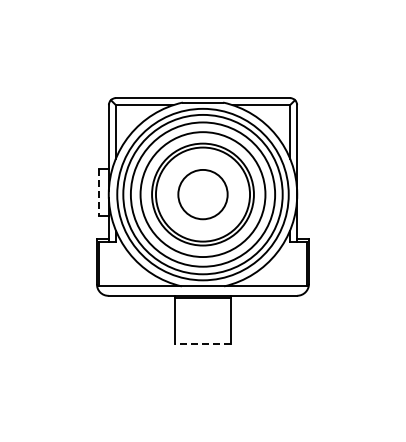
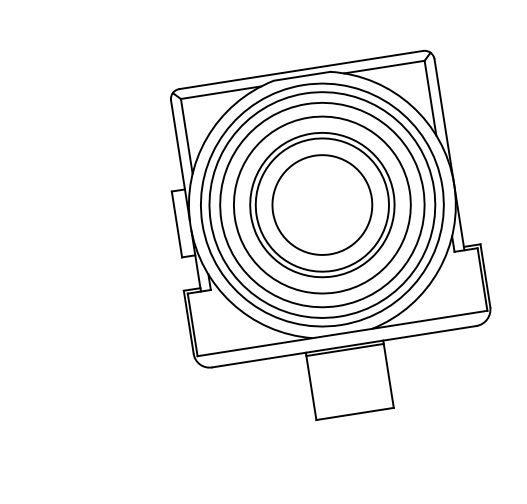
line: (99, 192) -> (177, 224), dashed -> solid
circle: (202, 194) -> (321, 205), size x1.43
line: (203, 343) -> (355, 413), dashed -> solid

